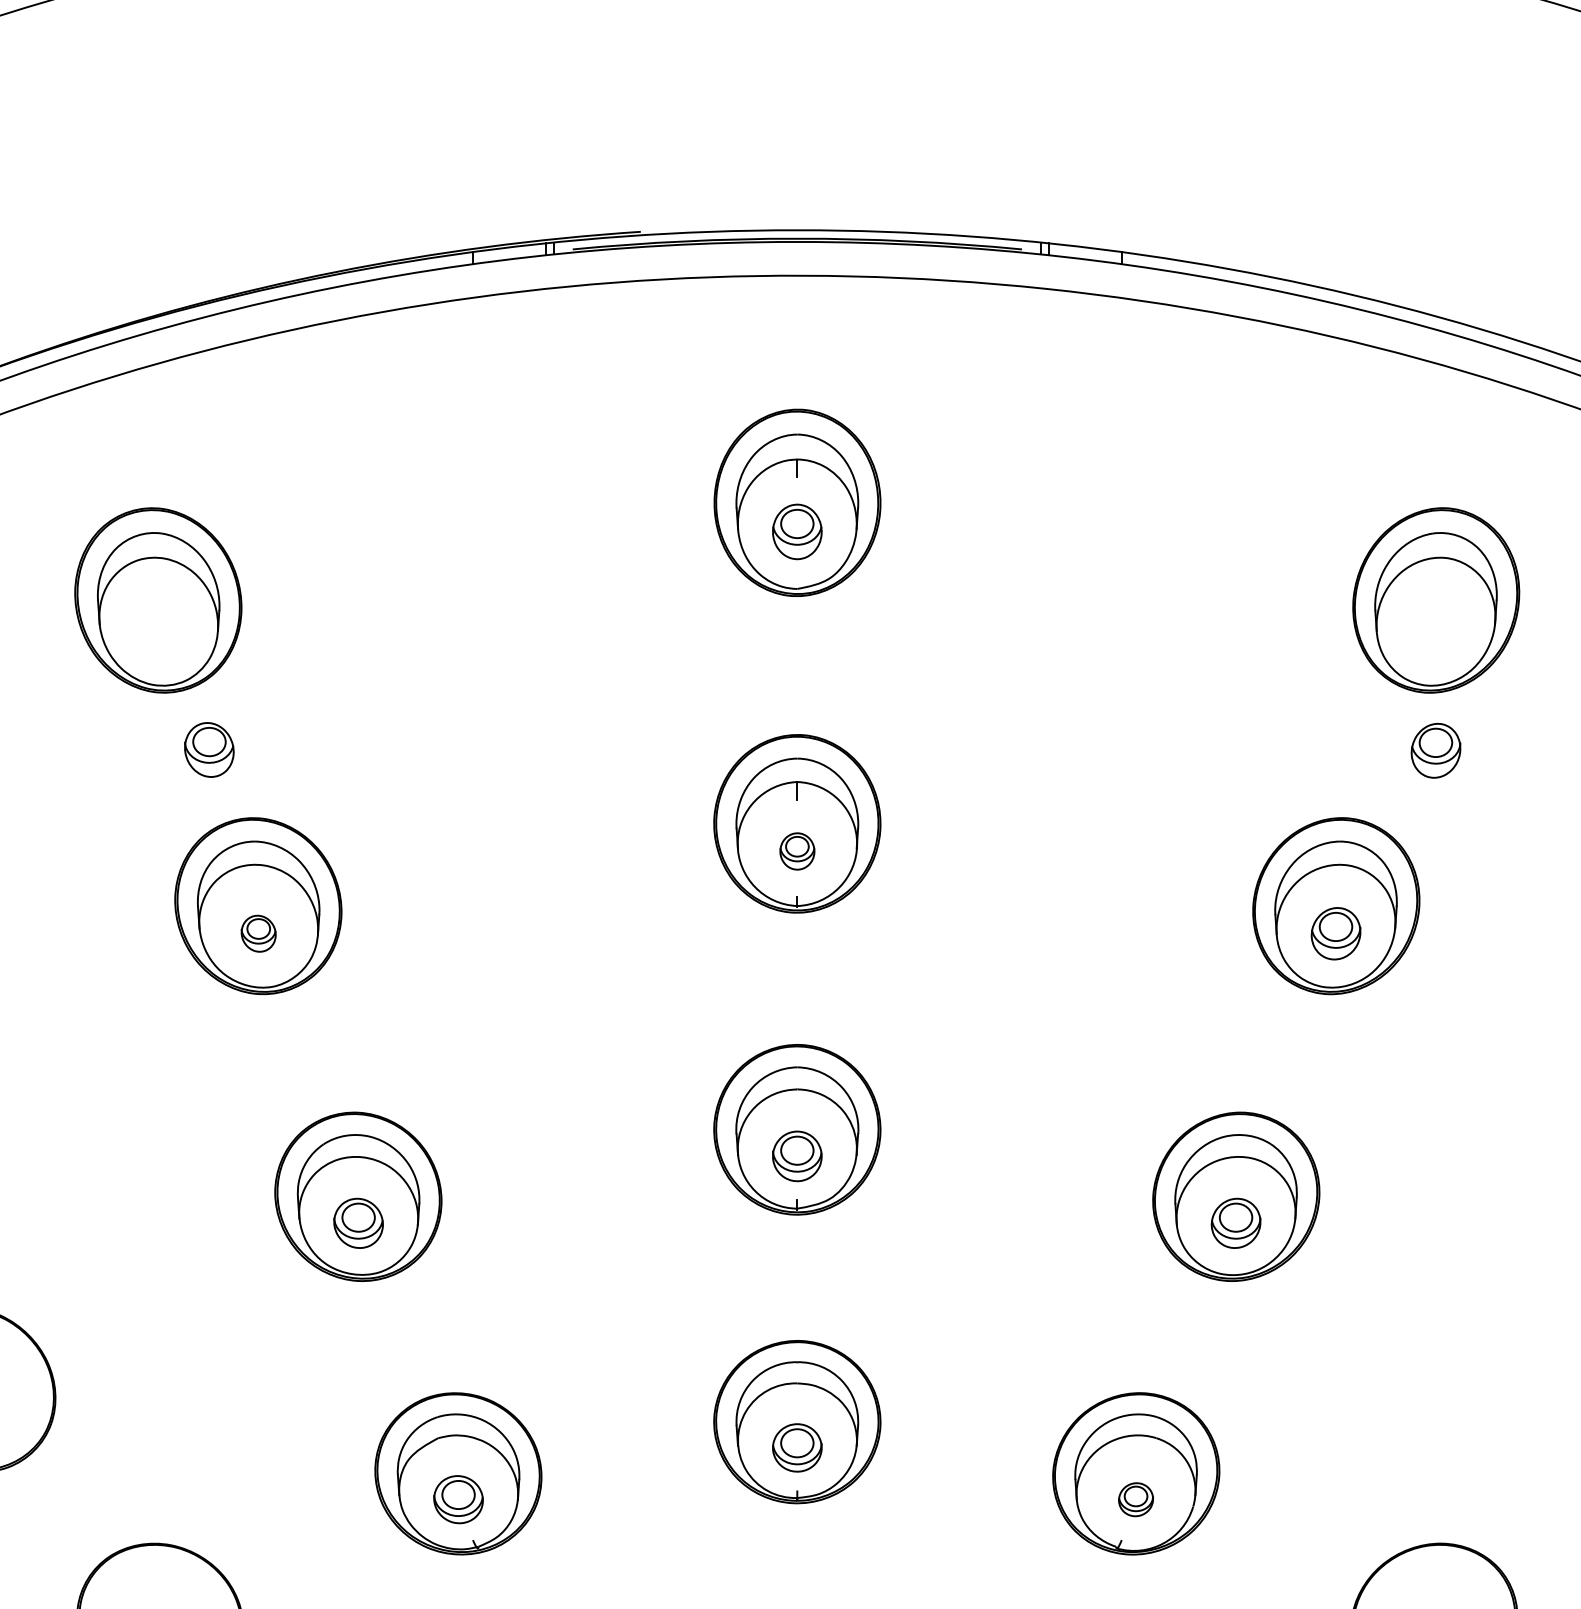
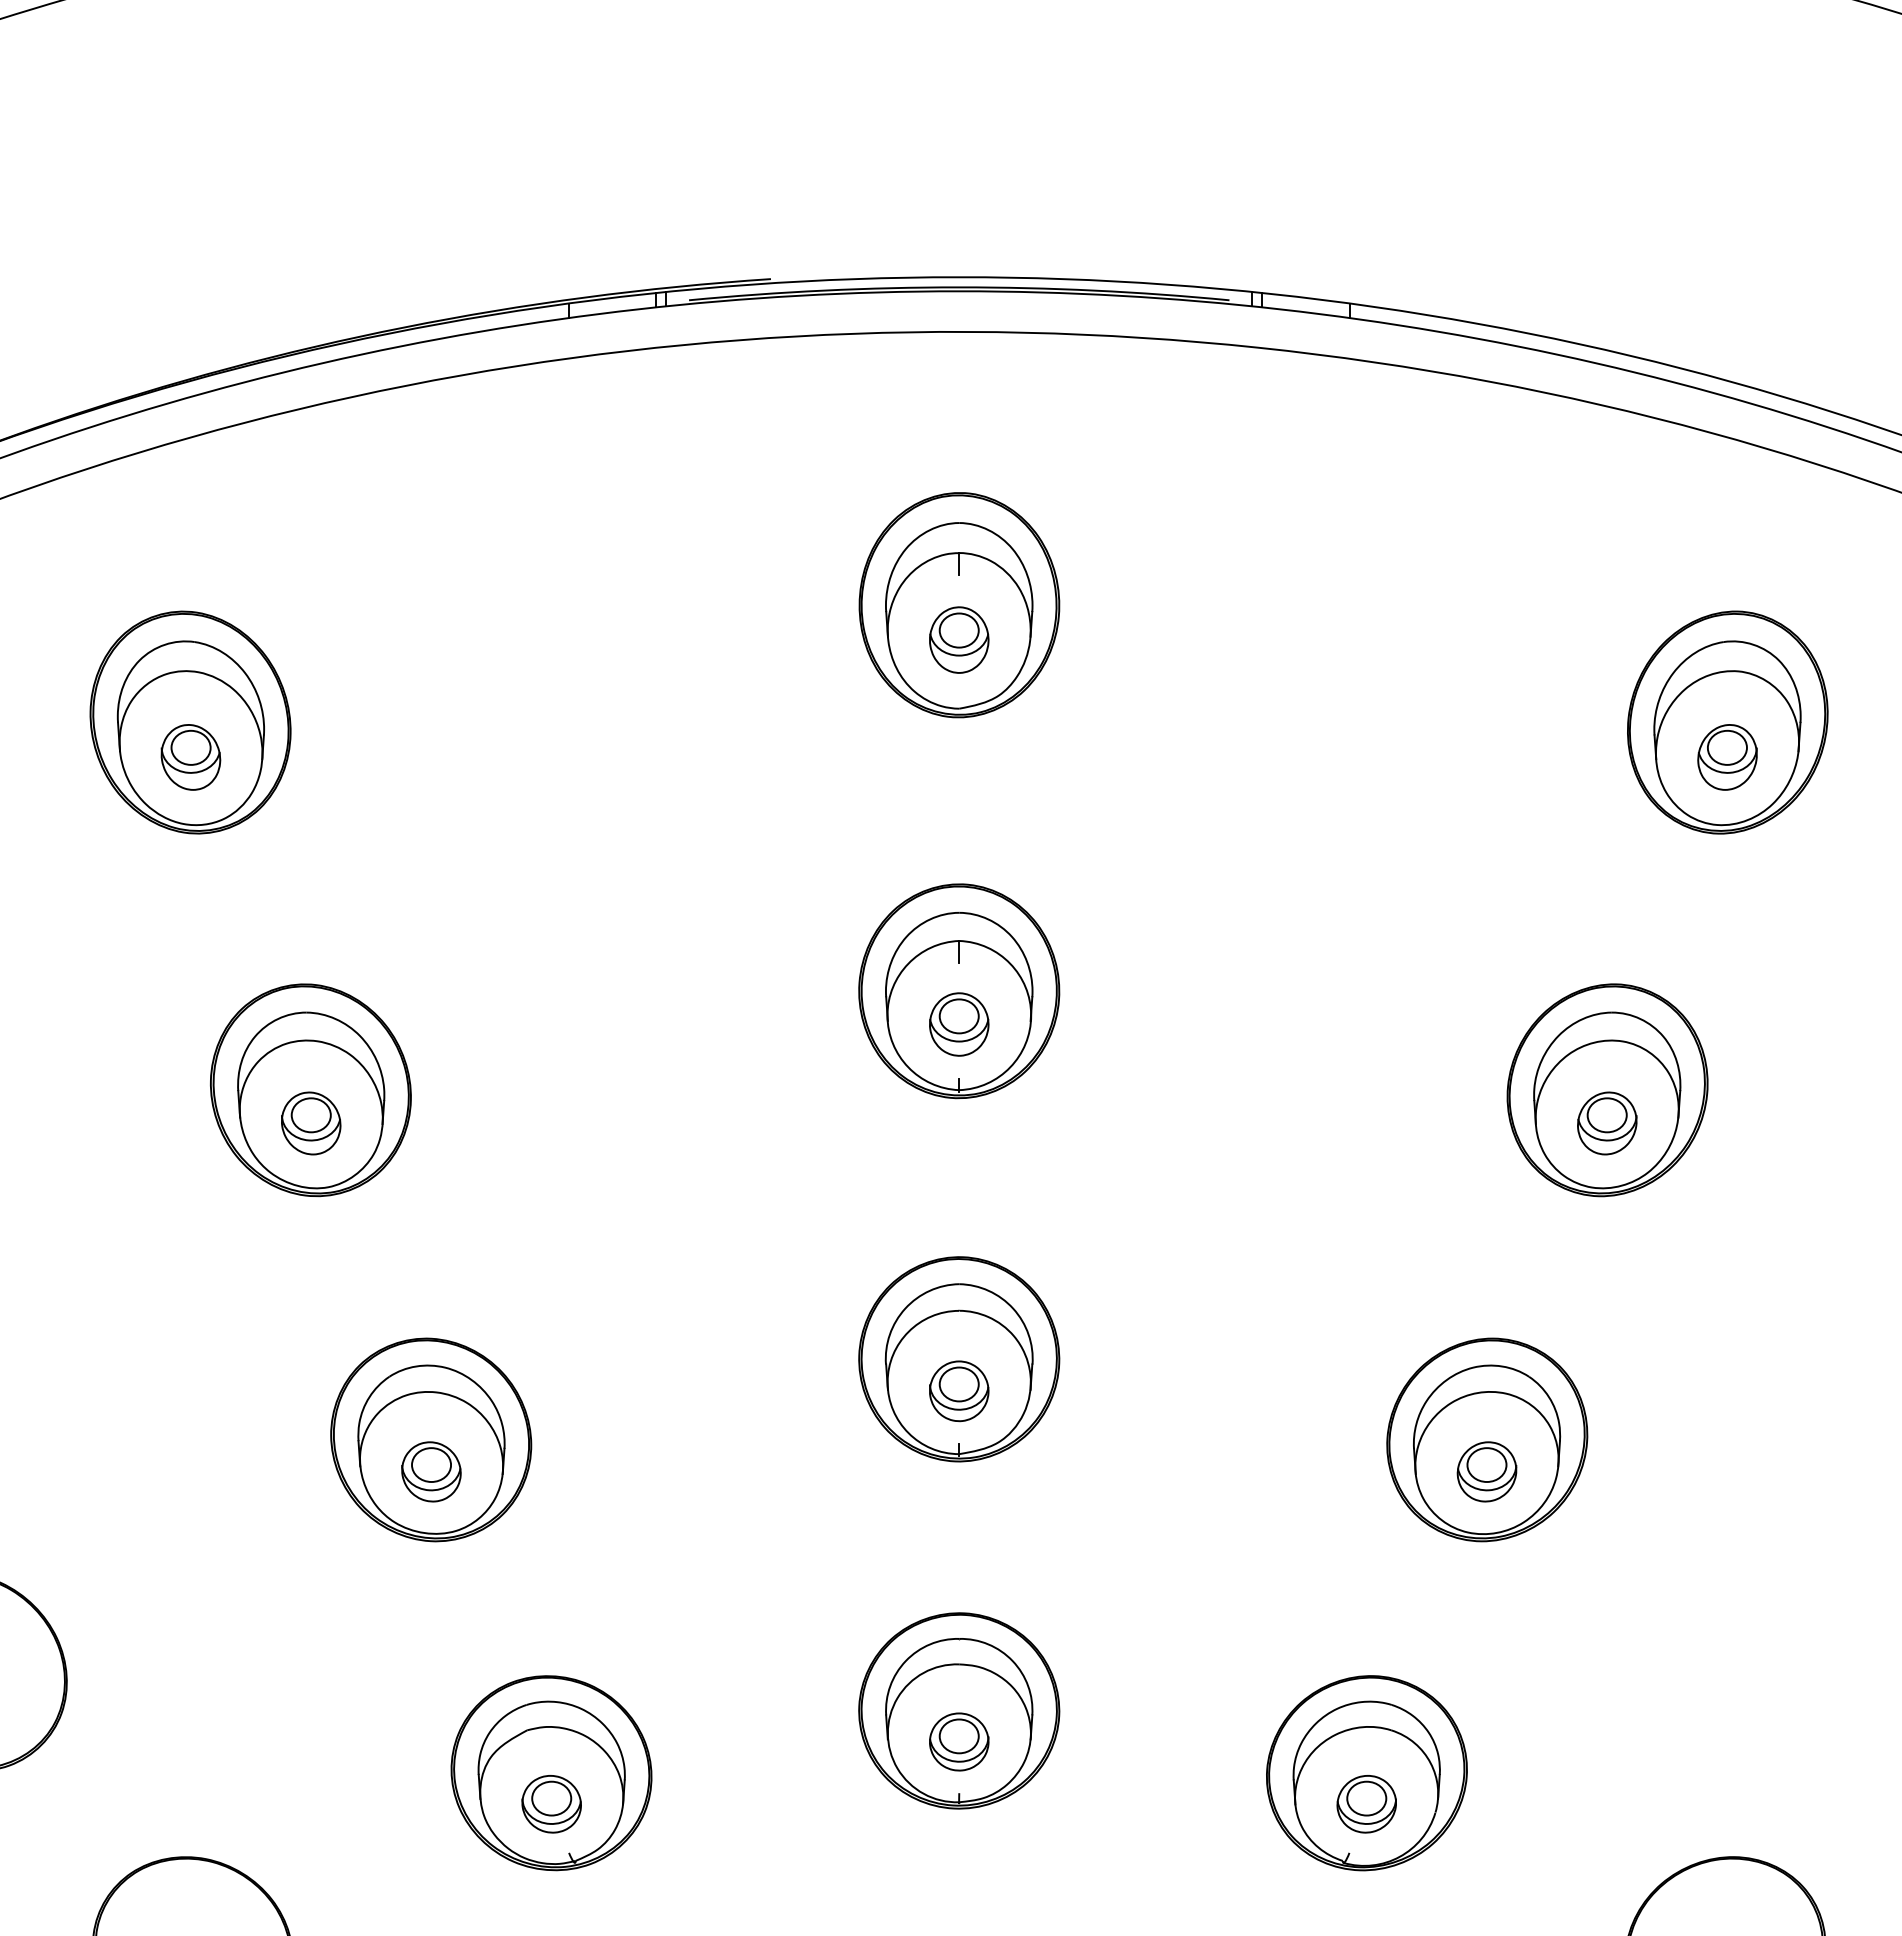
part: (209, 750) -> (190, 757), moved
part: (1436, 750) -> (1727, 757), moved
part: (797, 851) -> (959, 1024), size x1.43
part: (258, 933) -> (311, 1123), size x1.43
part: (1135, 1499) -> (1366, 1804), size x1.43

